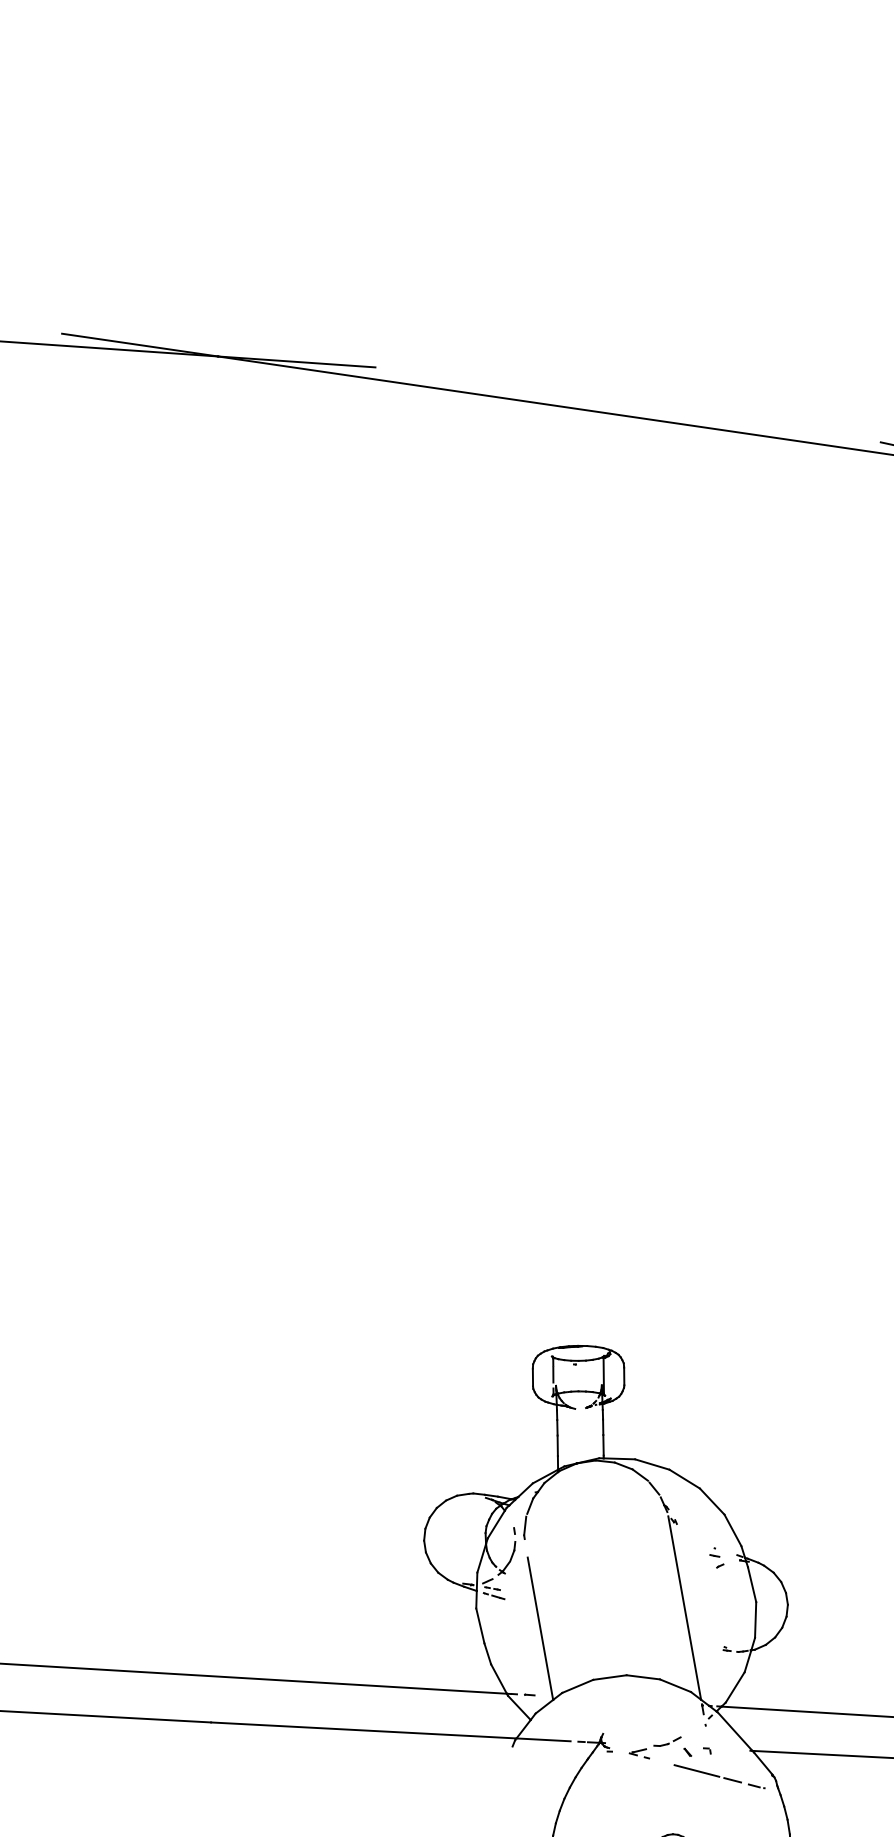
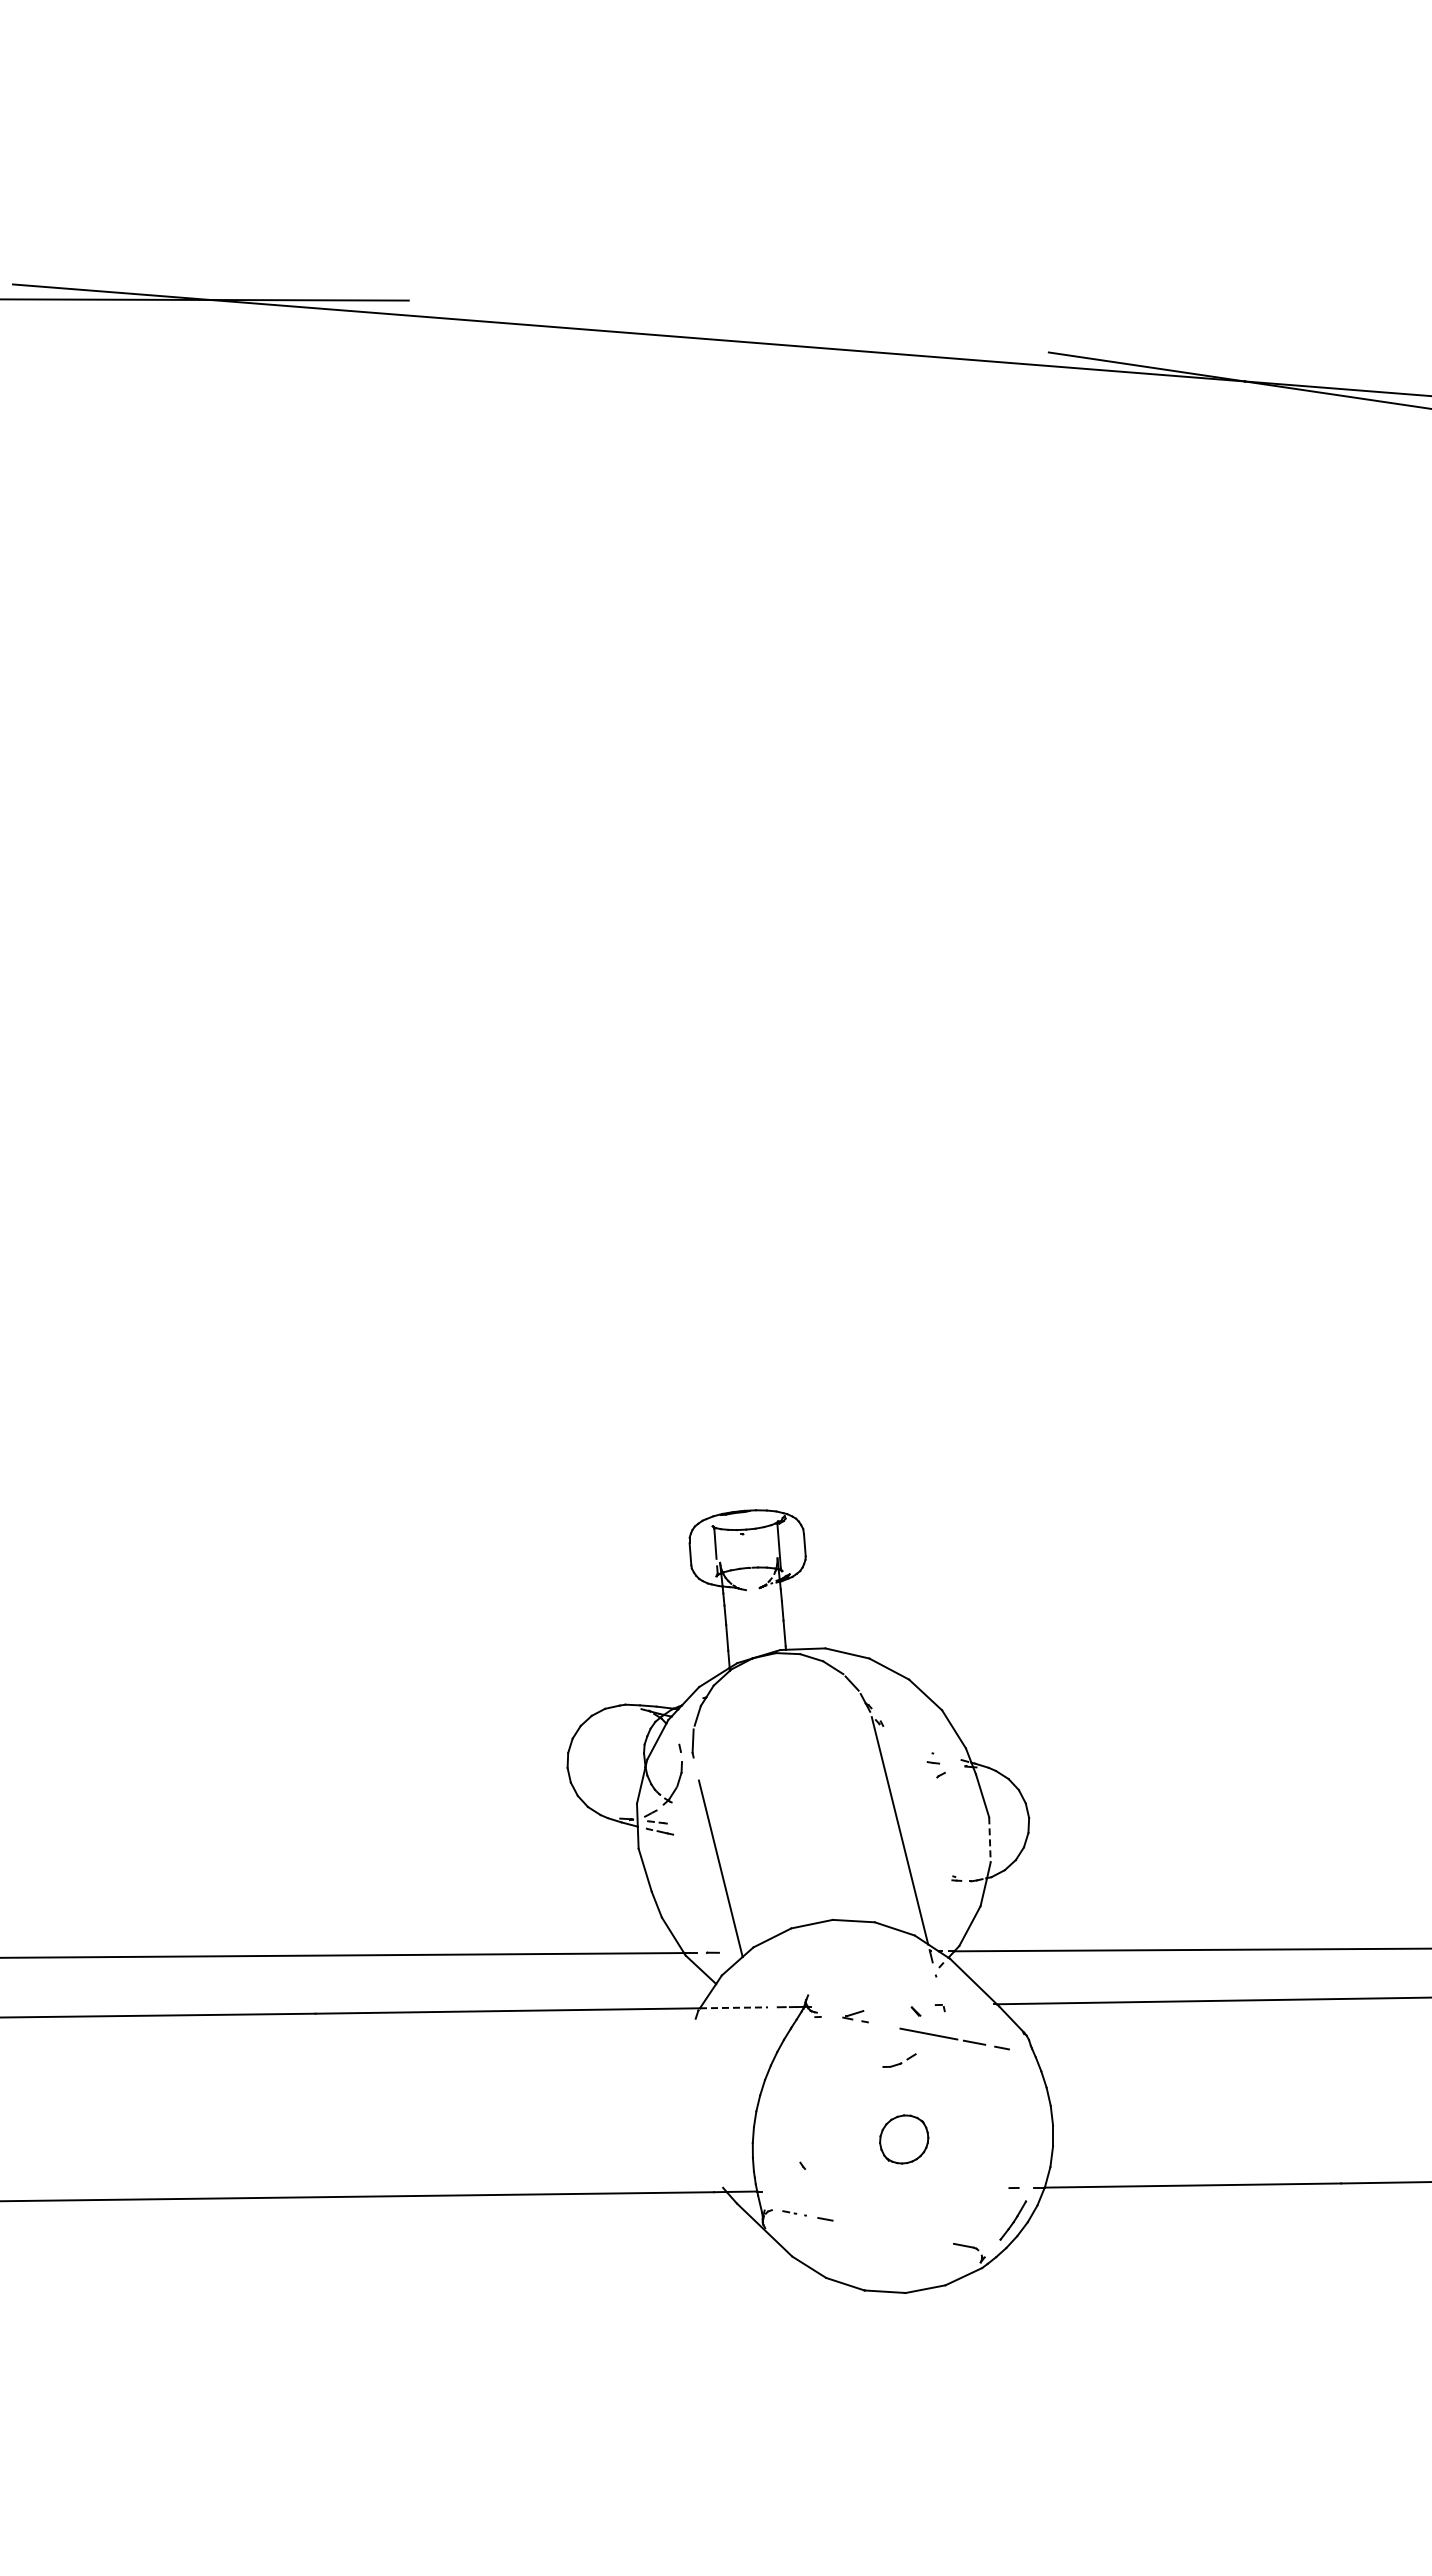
line: (755, 1619) -> (989, 1839), solid -> dashed
line: (544, 1739) -> (734, 2007), solid -> dashed
part: (667, 1741) -> (899, 2060), moved

